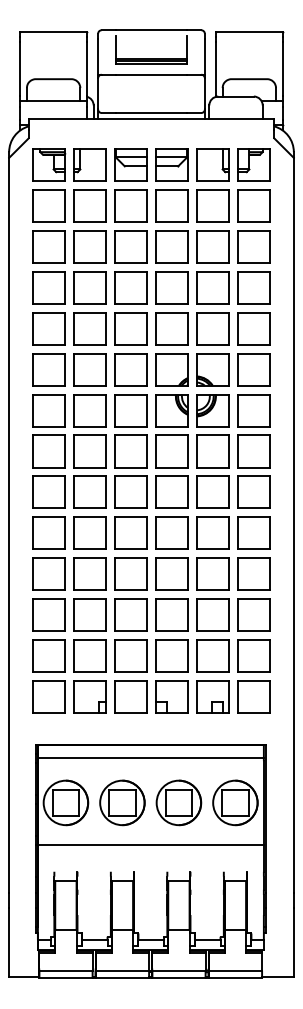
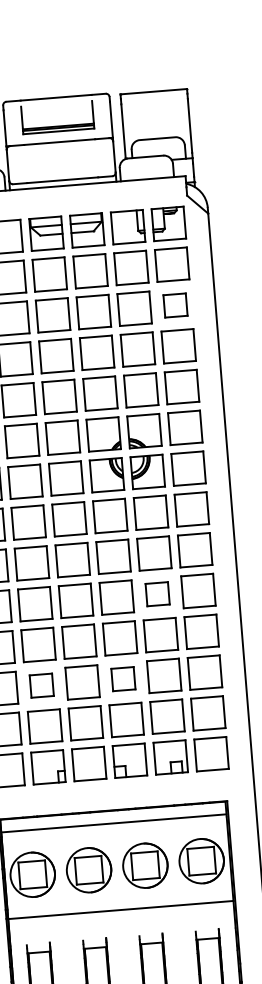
part: (253, 246) -> (175, 305), size x0.7
part: (212, 532) -> (157, 593), size x0.7
part: (89, 614) -> (41, 685), size x0.7
part: (171, 614) -> (122, 678), size x0.7

